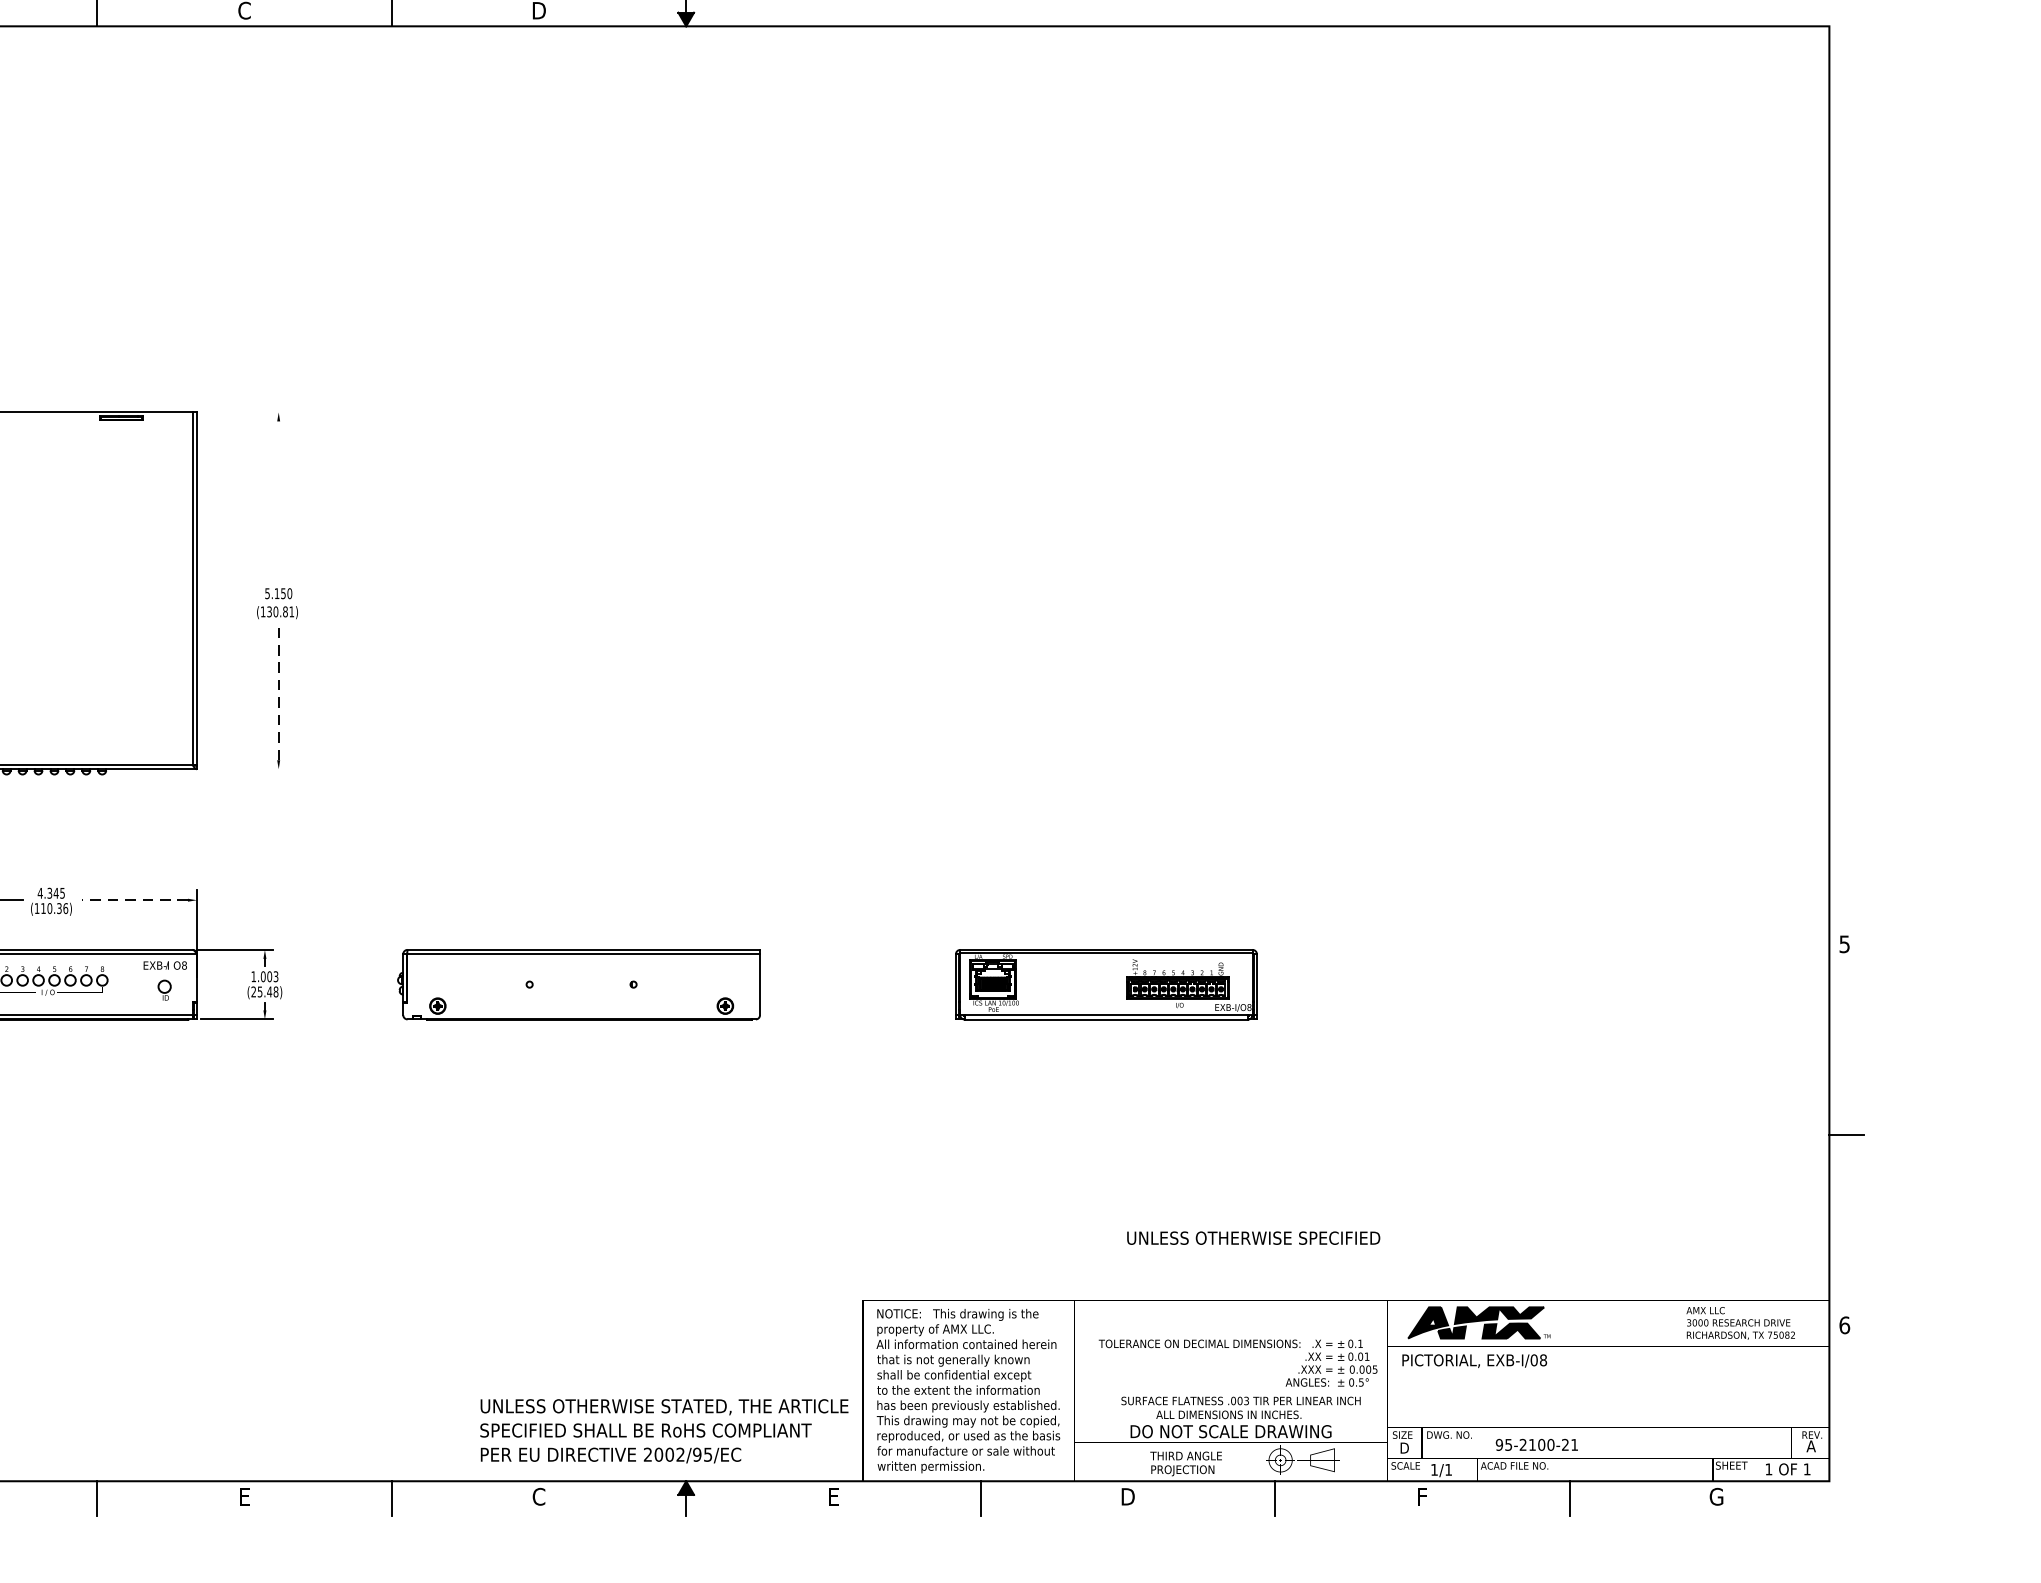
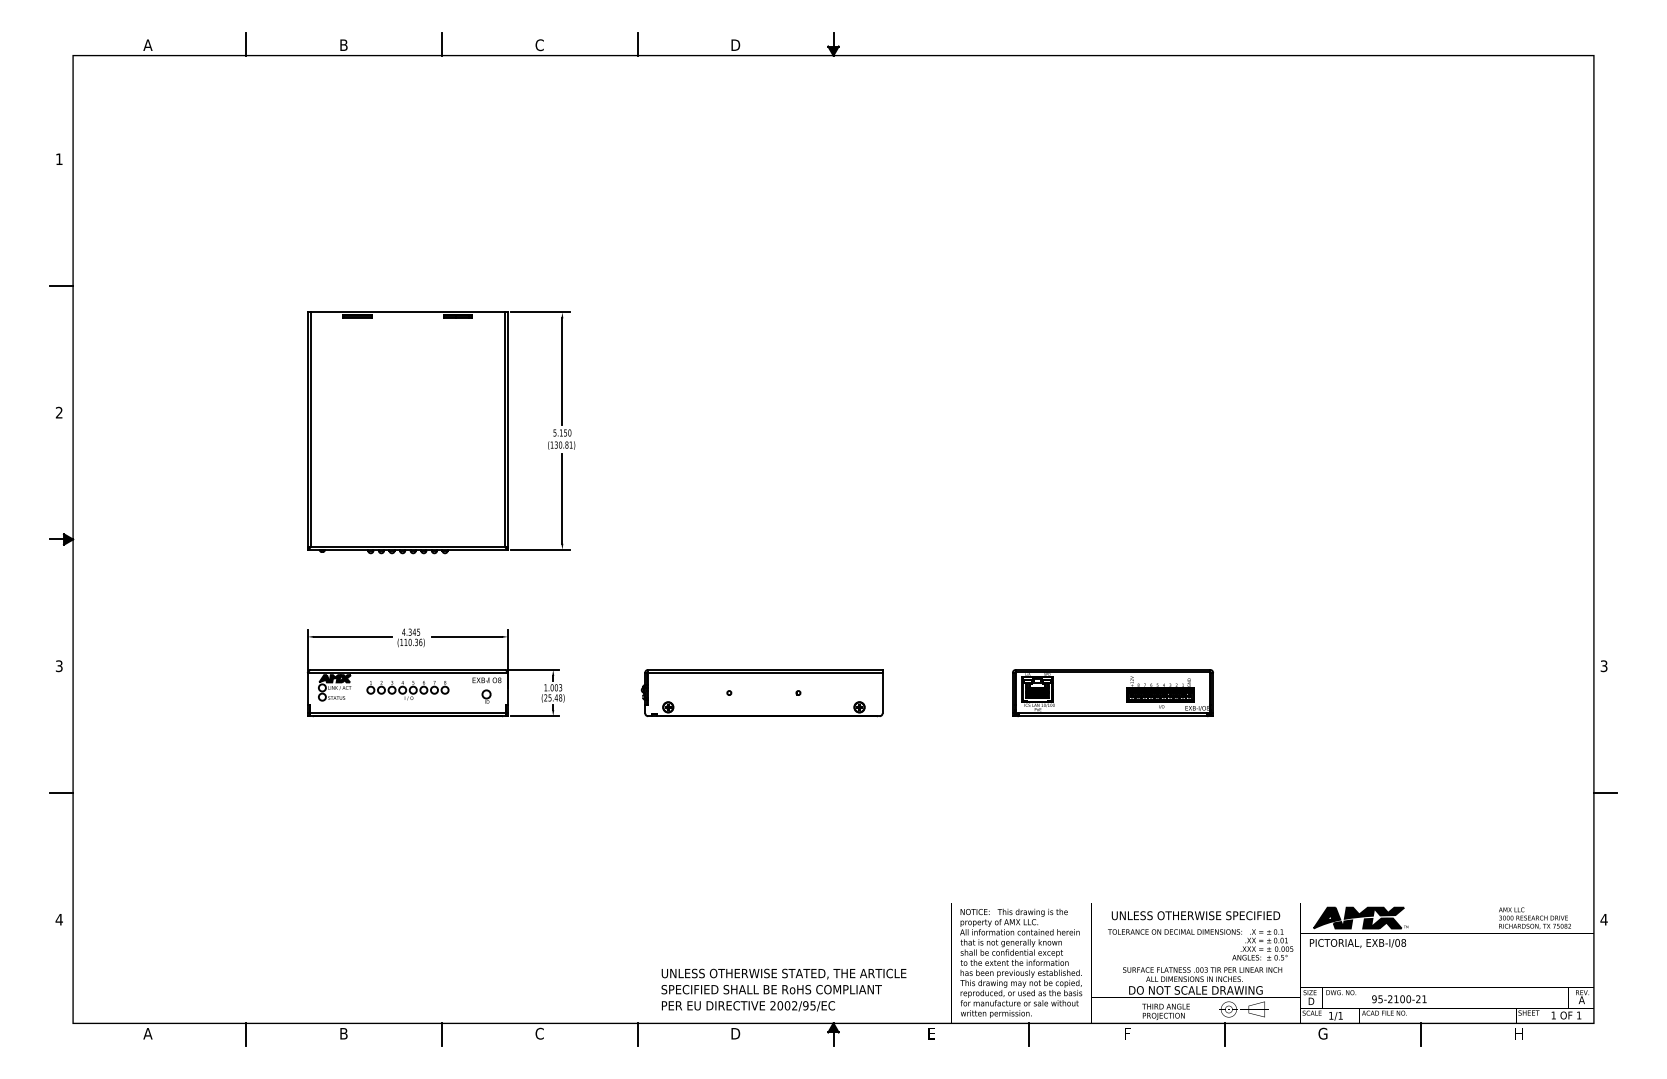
line: (244, 412) -> (539, 312), added
line: (278, 501) -> (562, 371), added
line: (278, 692) -> (562, 498), dashed -> solid
line: (244, 768) -> (539, 549), added
line: (134, 899) -> (466, 636), dashed -> solid
text: (1845, 943) -> (1604, 665), 5 -> 3
text: (1252, 1237) -> (1195, 915), moved
text: (1843, 1325) -> (1603, 919), 6 -> 4
text: (663, 1430) -> (783, 989), moved
text: (244, 1496) -> (539, 1033), E -> C
text: (538, 1496) -> (735, 1033), C -> D
text: (1128, 1496) -> (1127, 1033), D -> F
text: (1421, 1496) -> (1322, 1033), F -> G
text: (1716, 1496) -> (1518, 1033), G -> H

